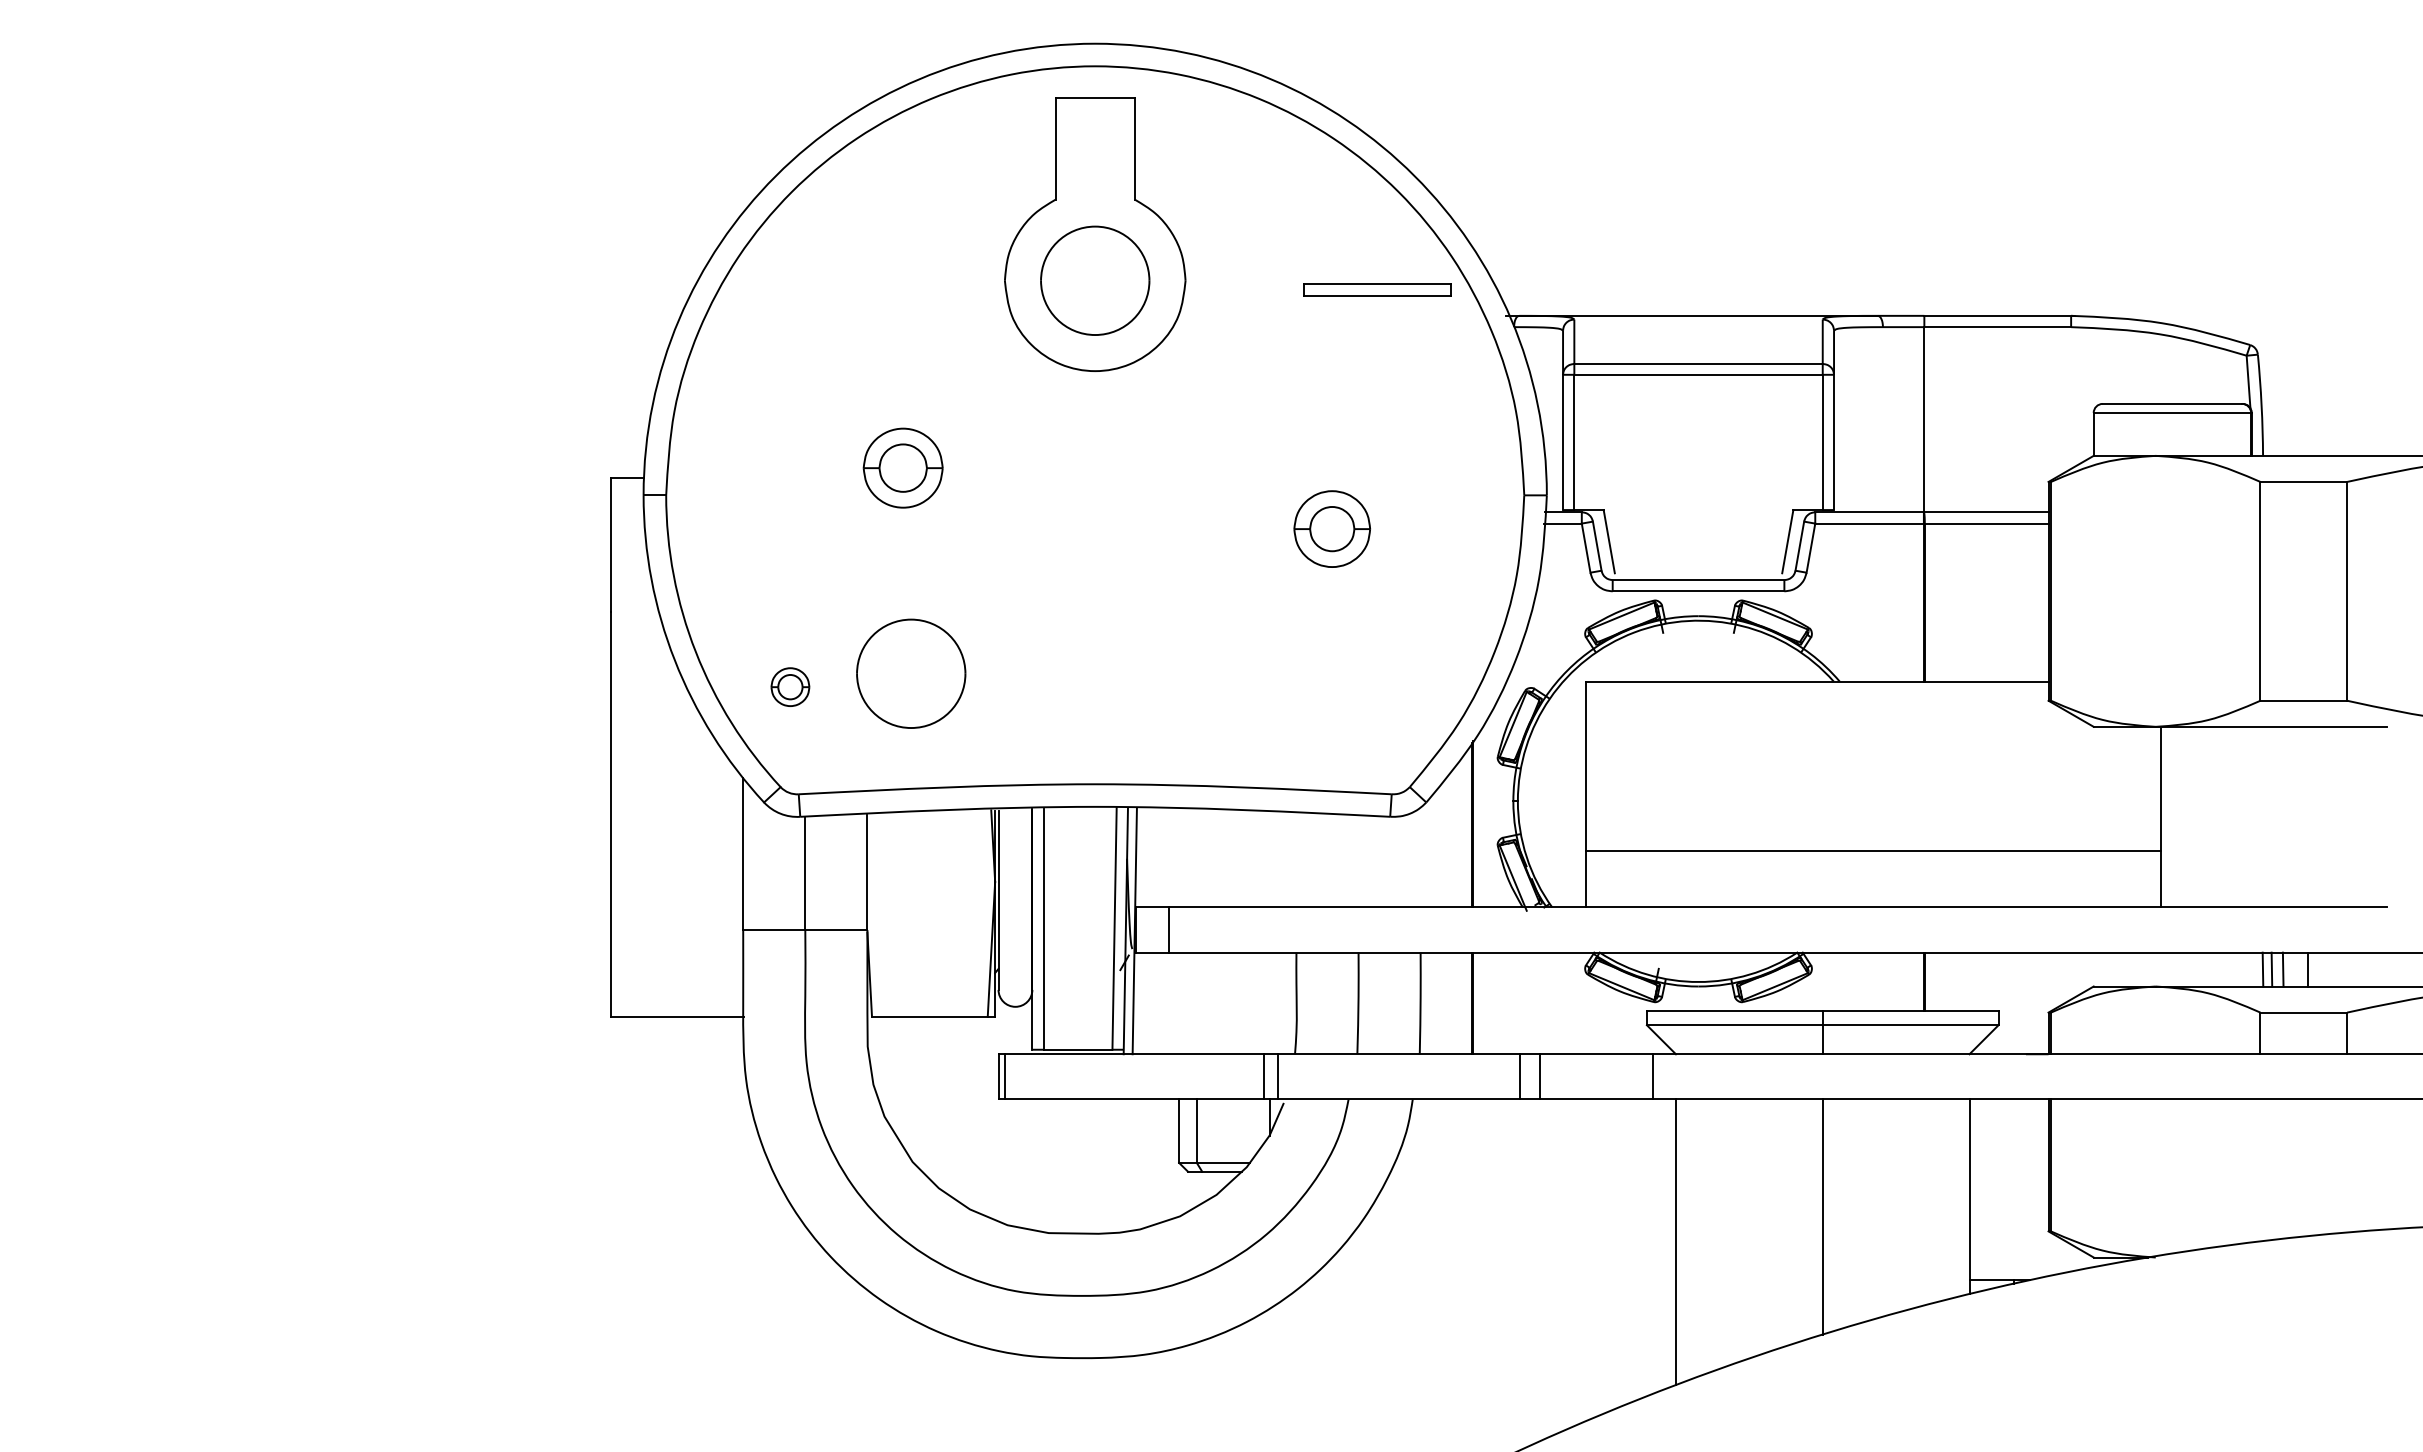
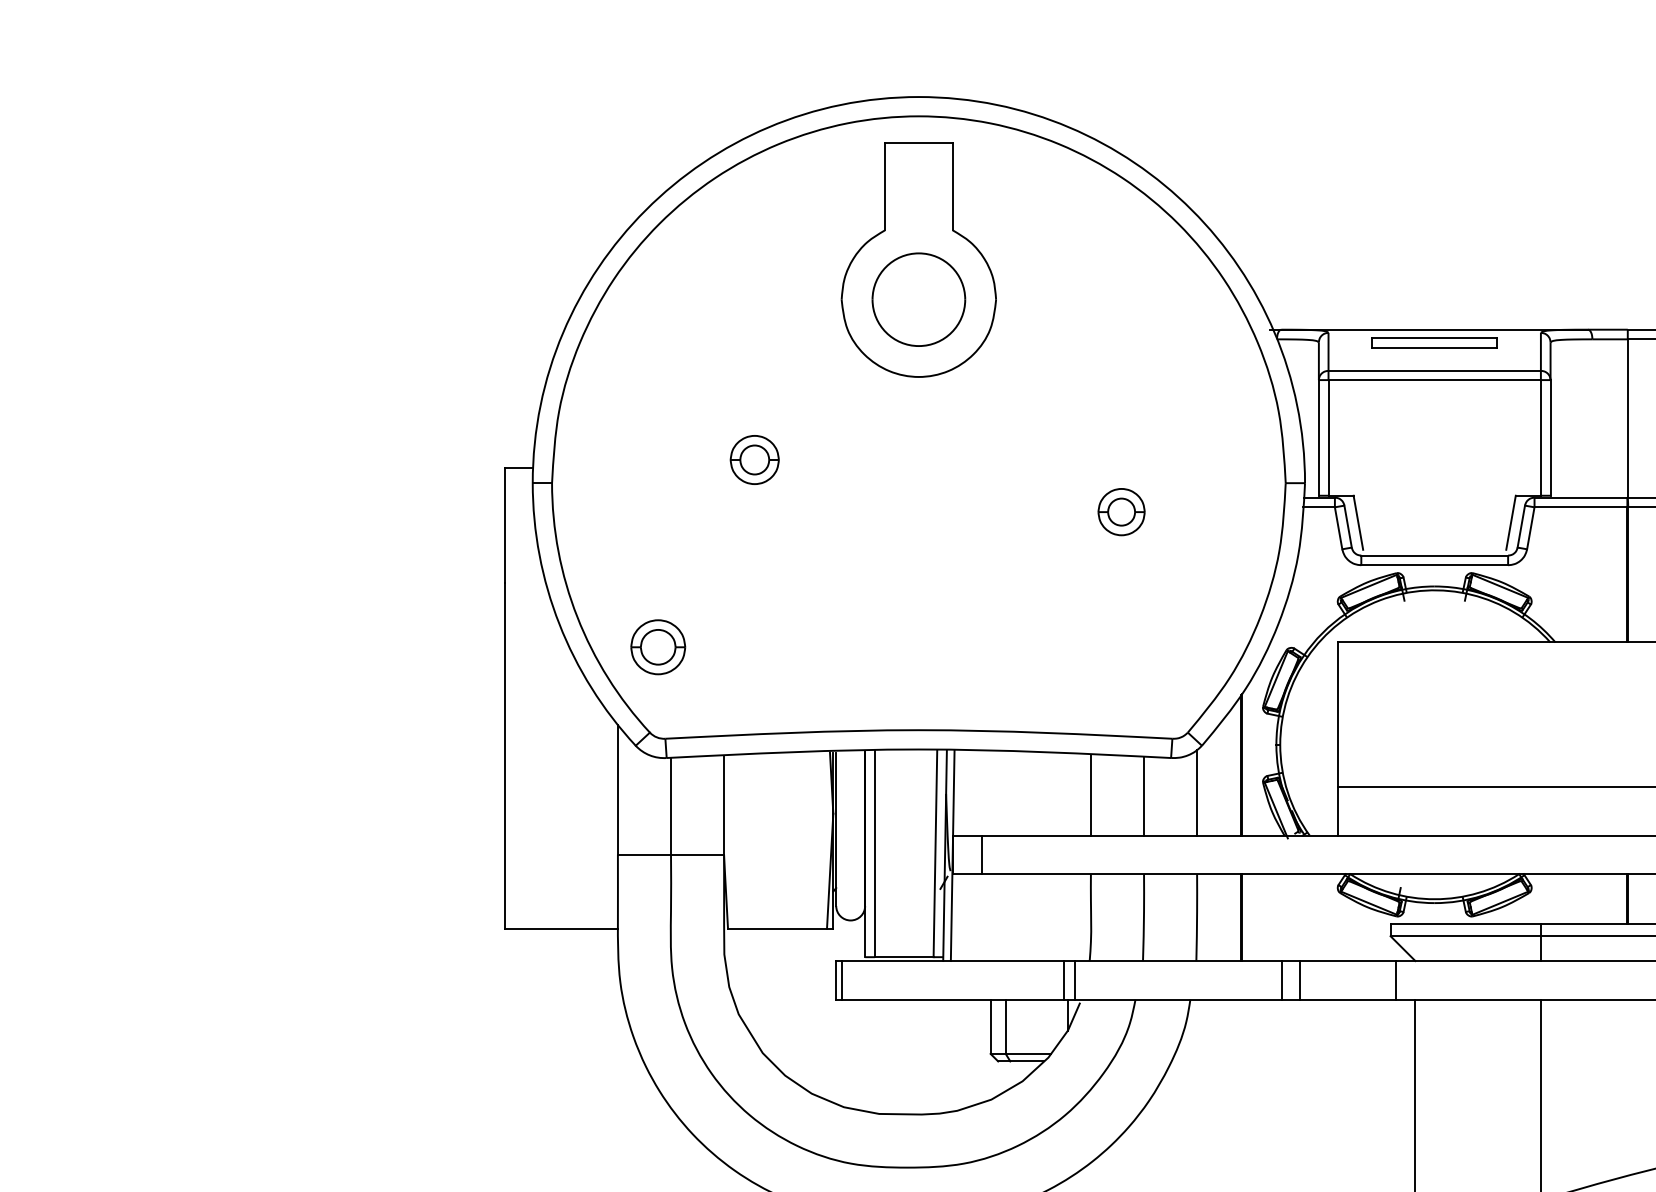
part: (1377, 289) -> (1434, 342), moved
part: (903, 468) -> (754, 460), size x0.71
part: (1332, 529) -> (1121, 512), size x0.71
part: (911, 673) -> (761, 635), removed
part: (790, 686) -> (658, 646), size x1.67
line: (1420, 857) -> (1196, 792), added
line: (1296, 860) -> (1090, 795), added
line: (1358, 861) -> (1143, 796), added

